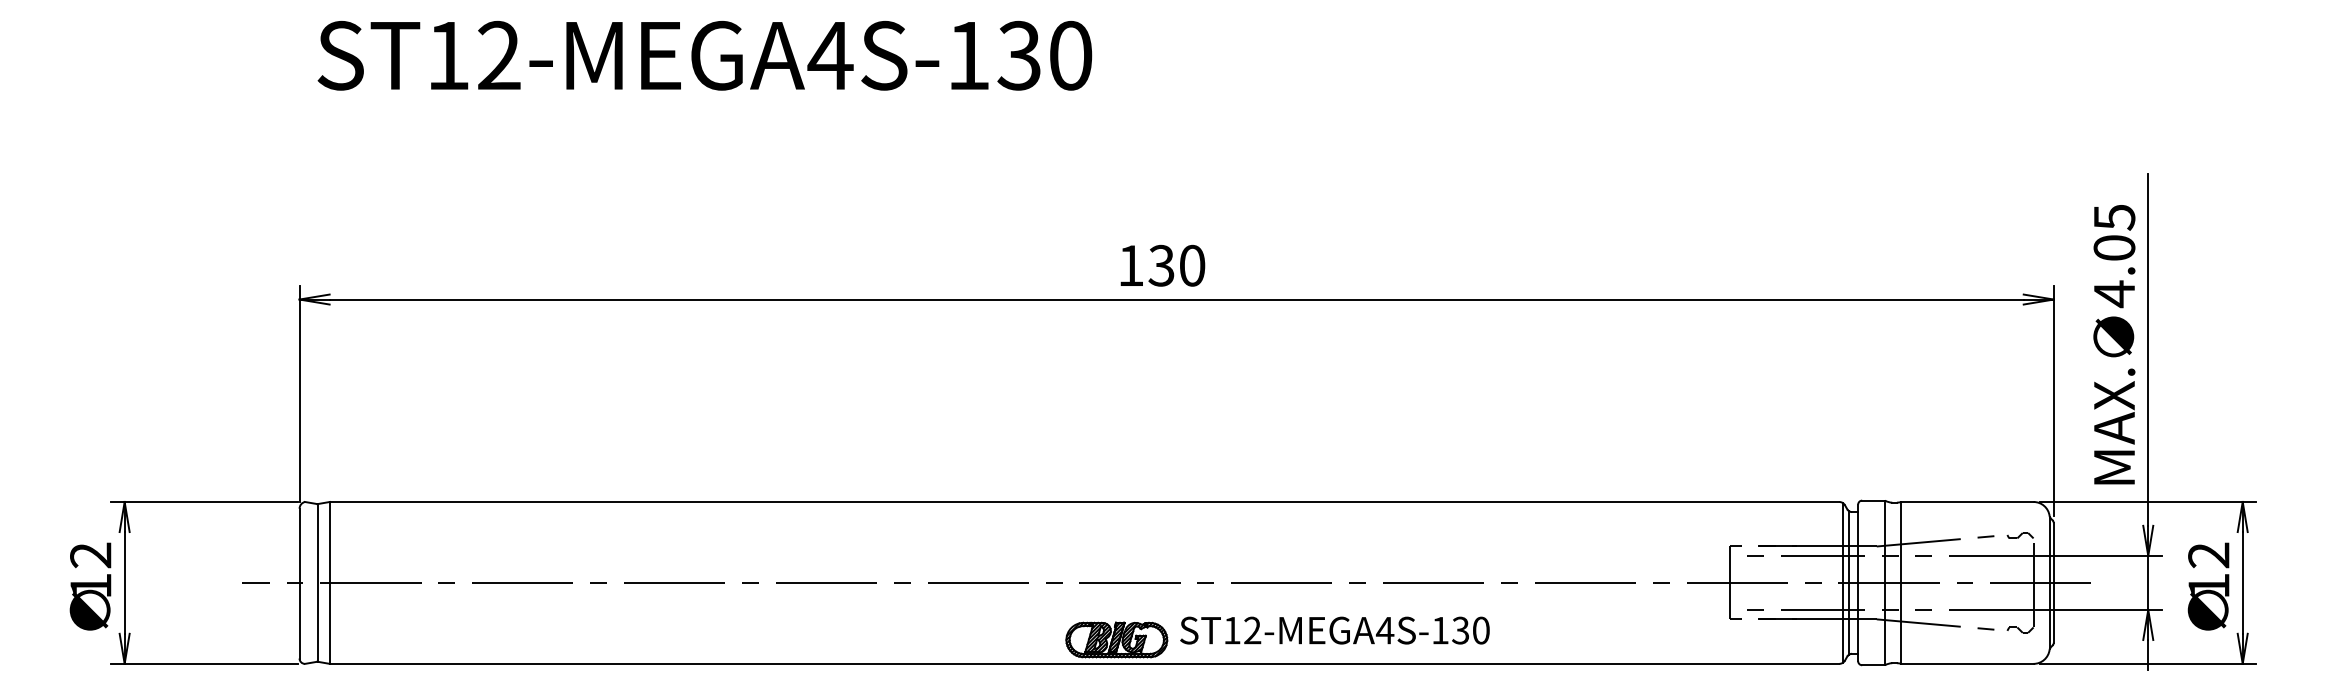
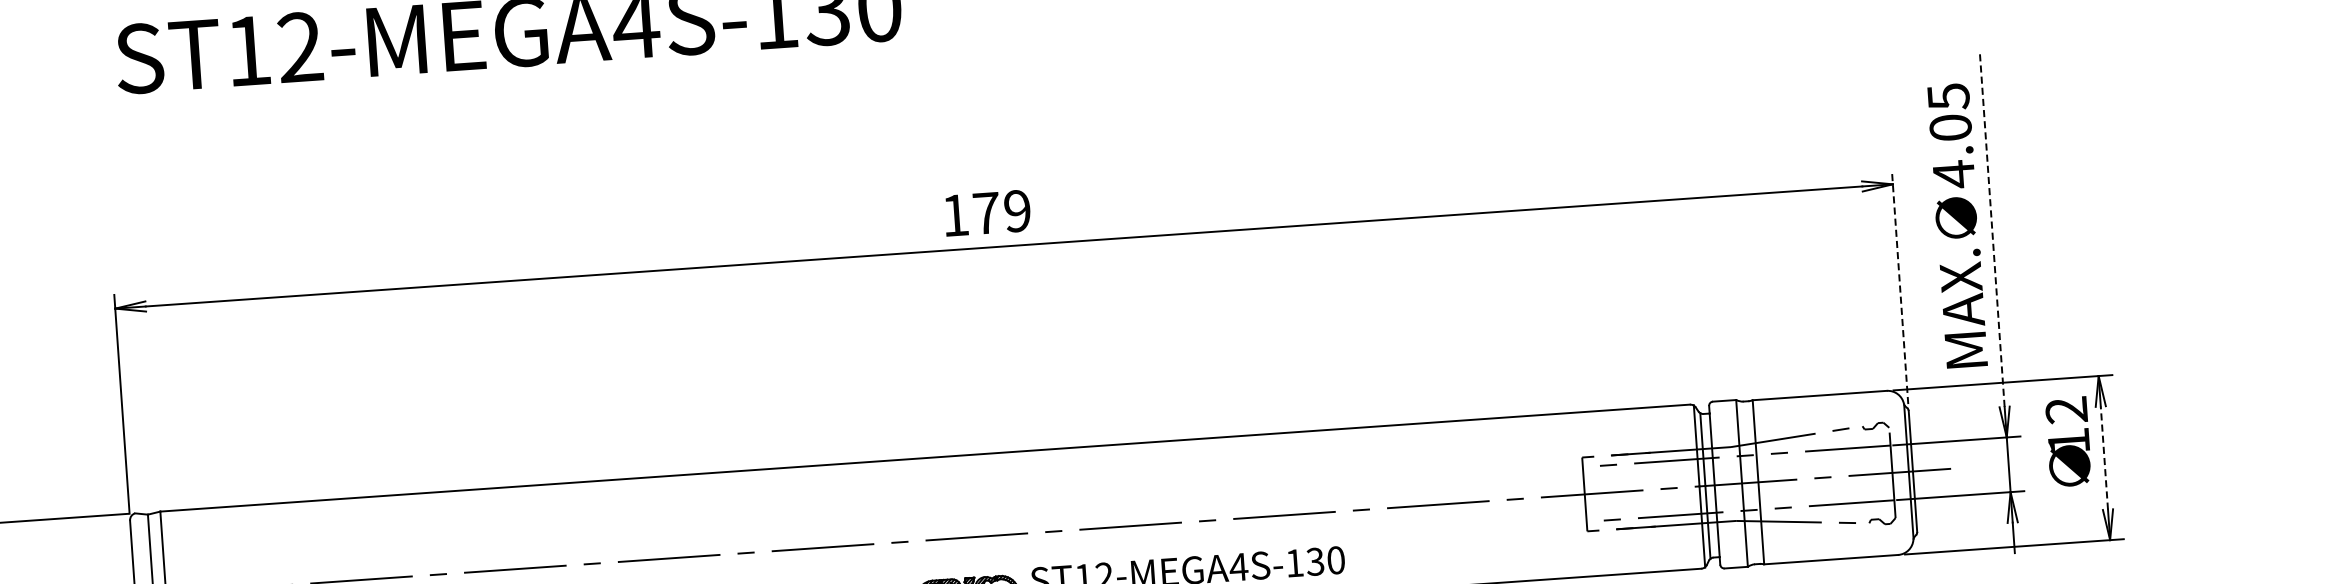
text: (1176, 265) -> (1001, 211), 130 -> 179
line: (2148, 350) -> (1992, 229), solid -> dashed
line: (2053, 400) -> (1899, 286), solid -> dashed
line: (2242, 582) -> (2104, 457), solid -> dashed
text: (2208, 586) -> (2068, 441), moved

